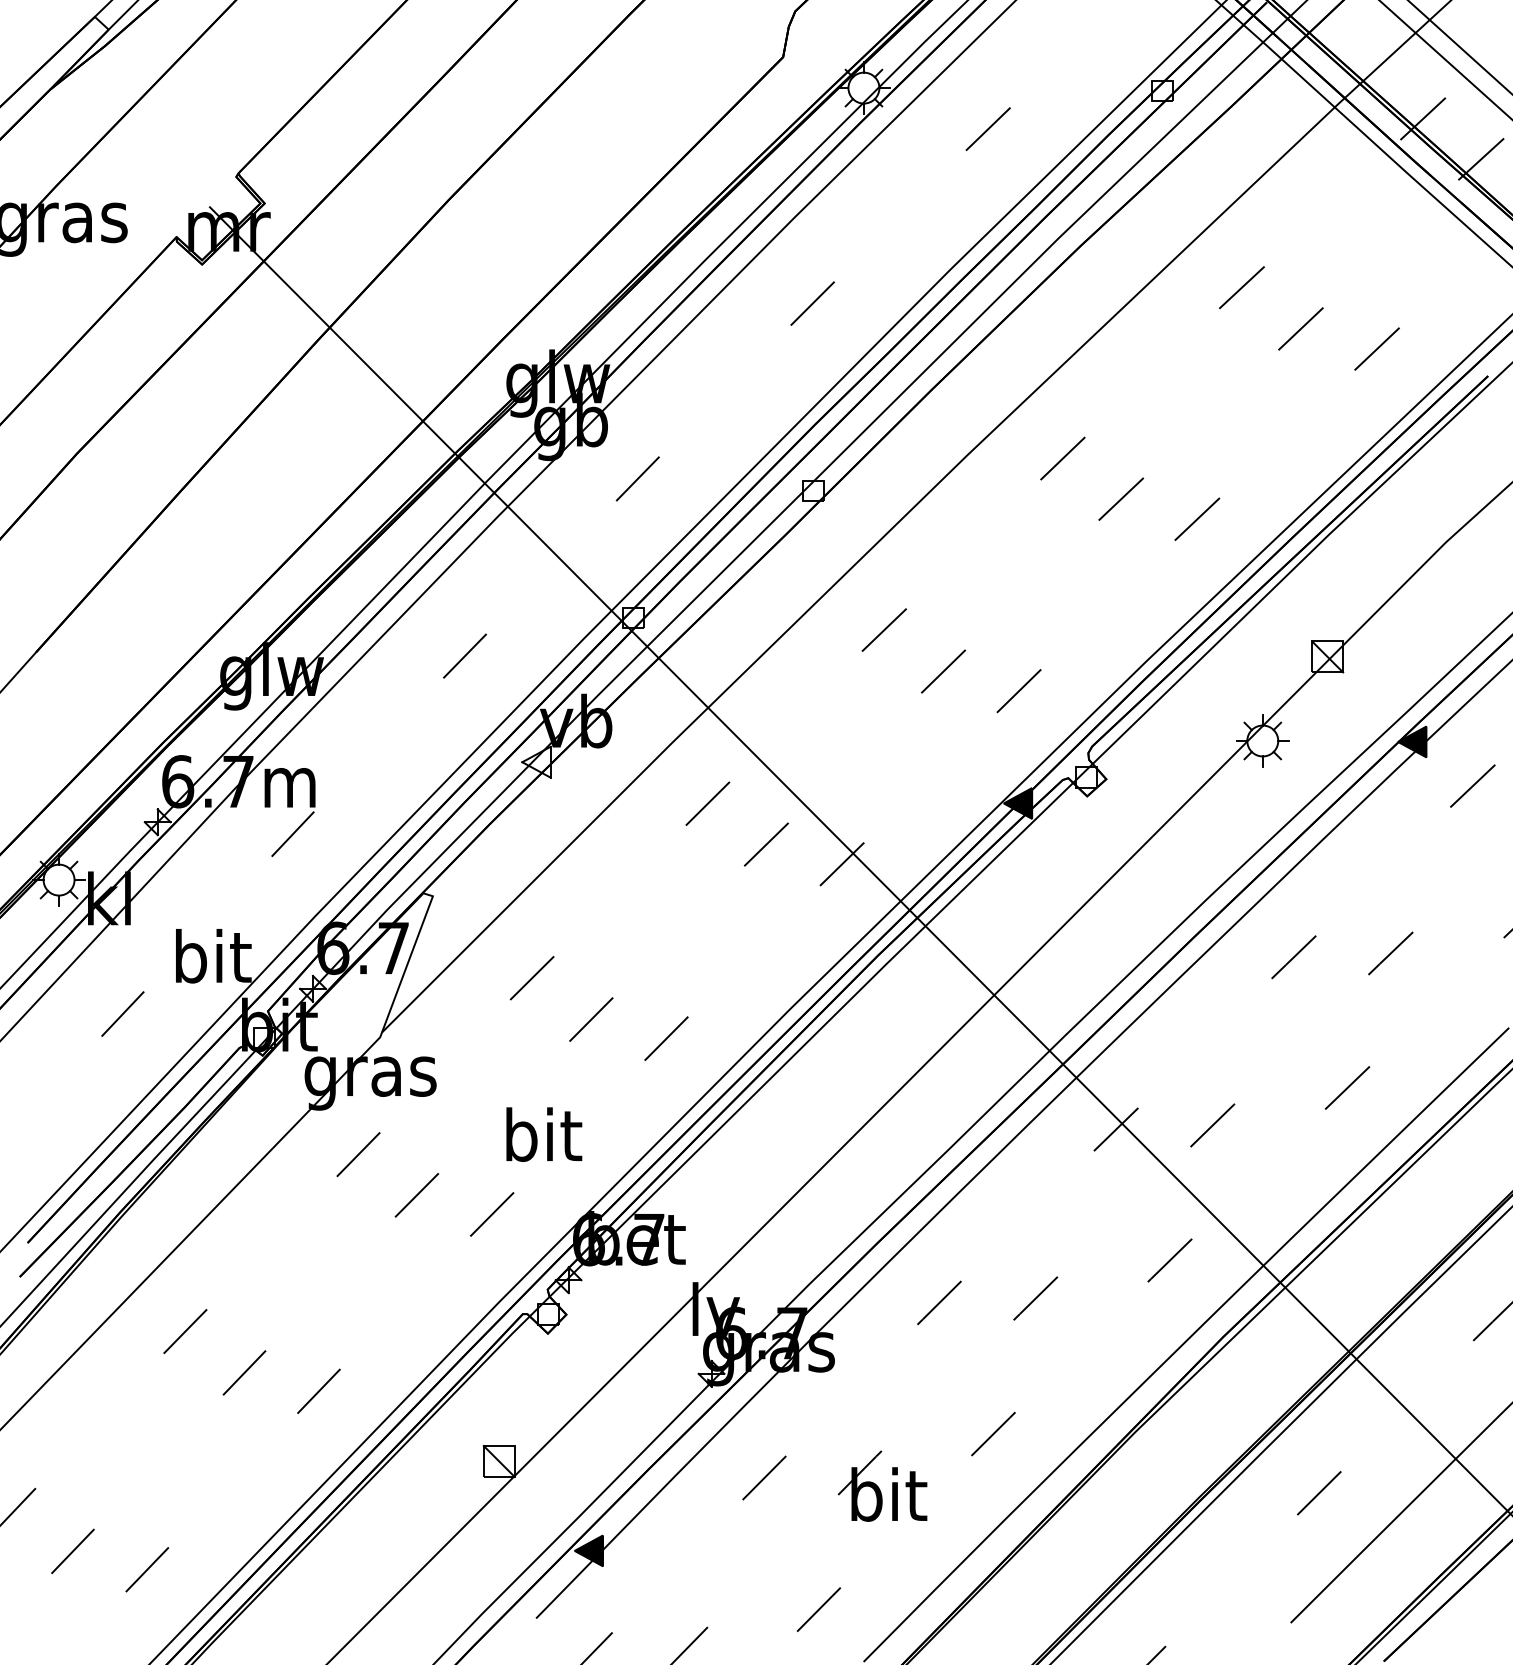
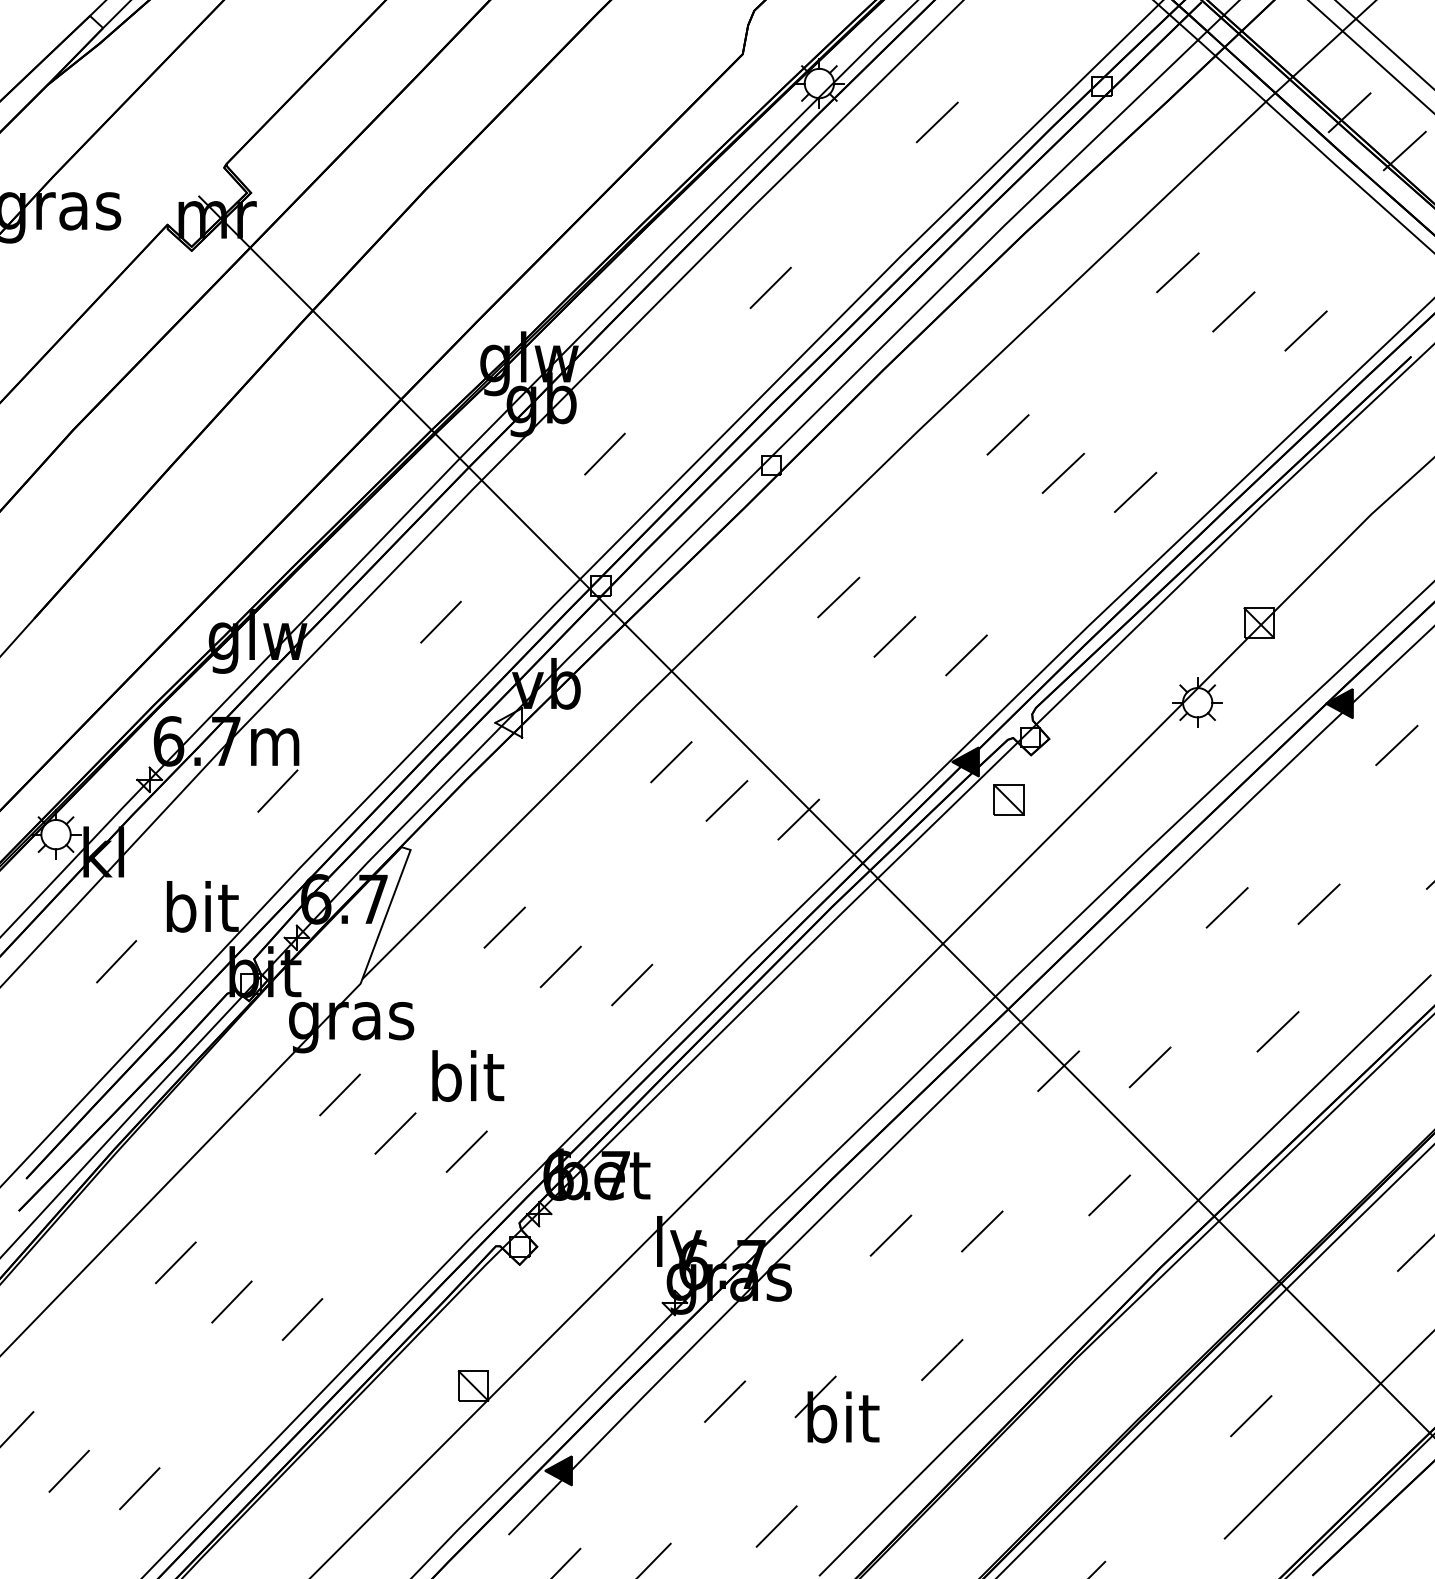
part: (1063, 843) -> (1008, 799), added
text: (544, 1134) -> (468, 1075), moved

